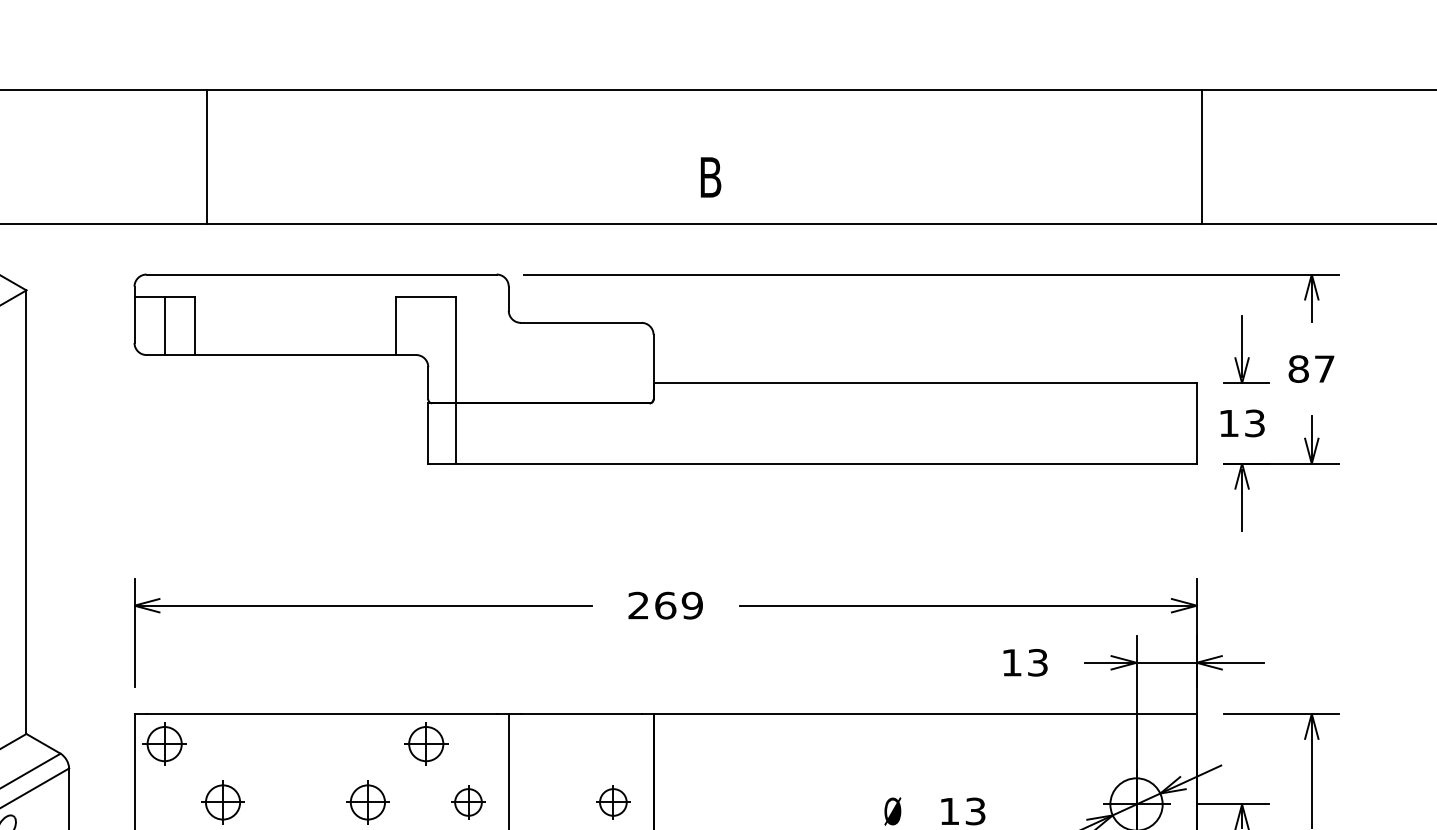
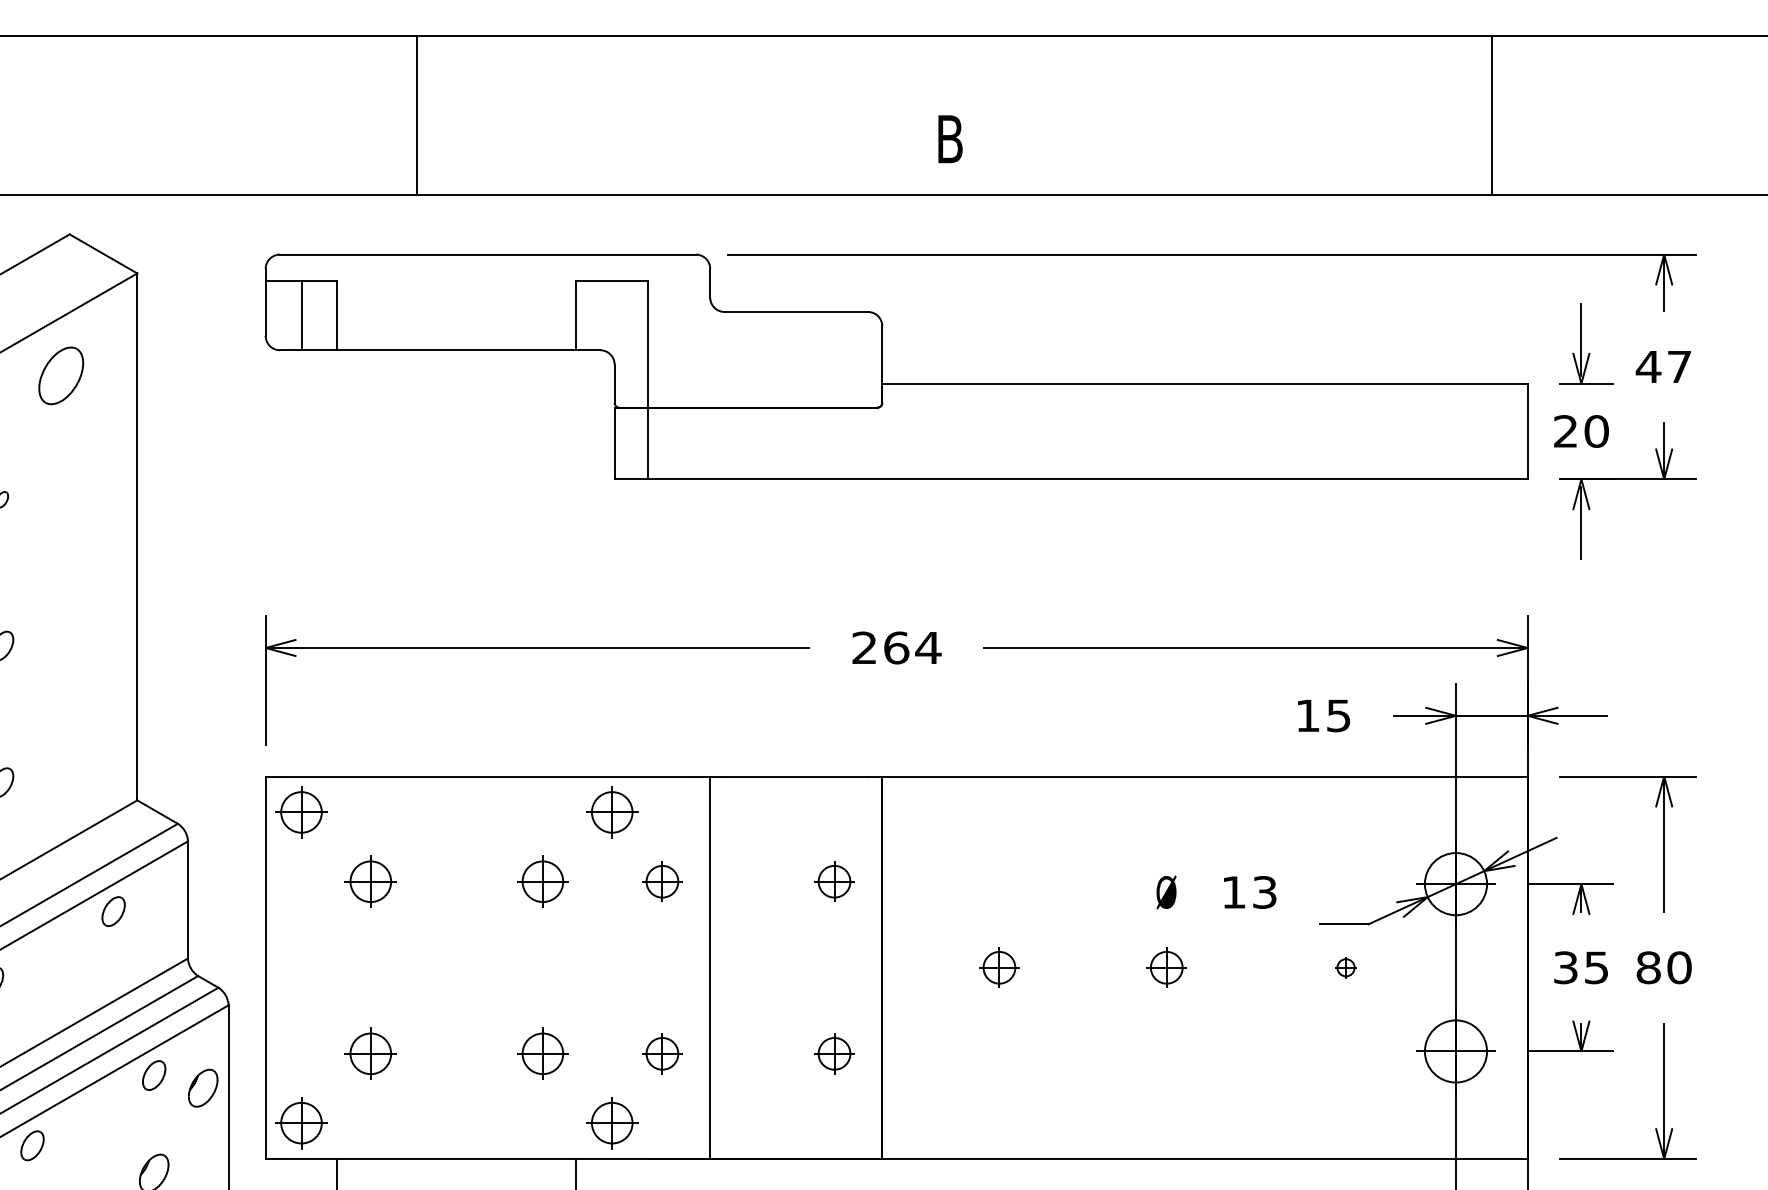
line: (206, 157) -> (416, 115), moved
line: (1202, 157) -> (1492, 115), moved
text: (1298, 368) -> (1648, 366), 87 -> 47
text: (1242, 423) -> (1581, 431), 13 -> 20
text: (692, 605) -> (928, 647), 269 -> 264
text: (1038, 662) -> (1339, 715), 13 -> 15

